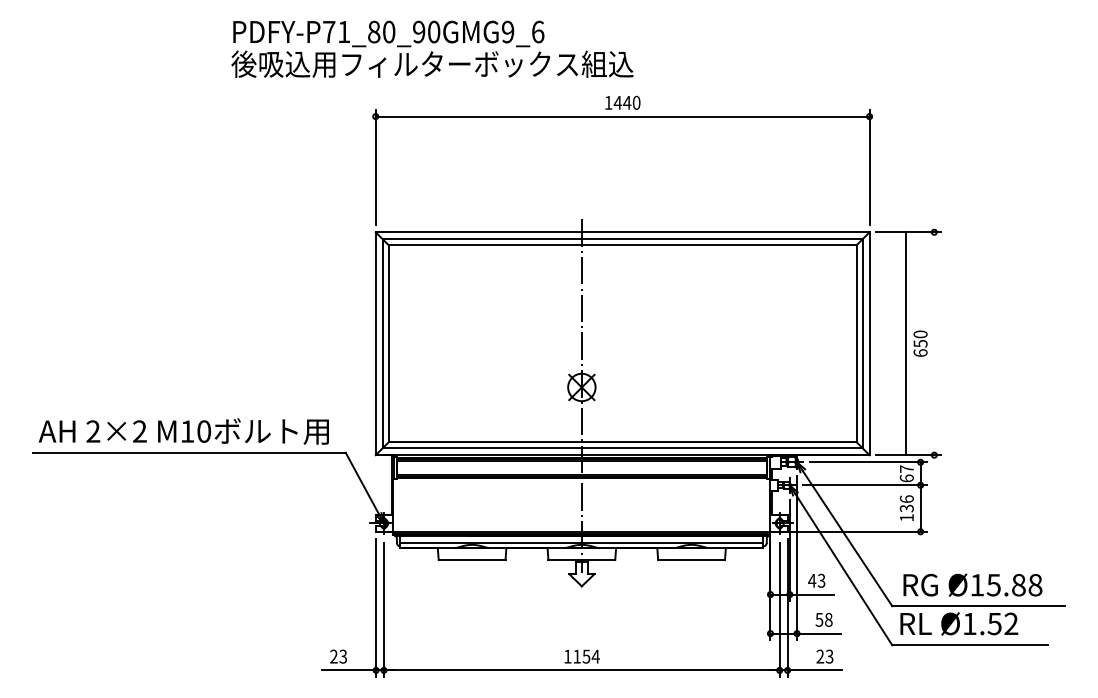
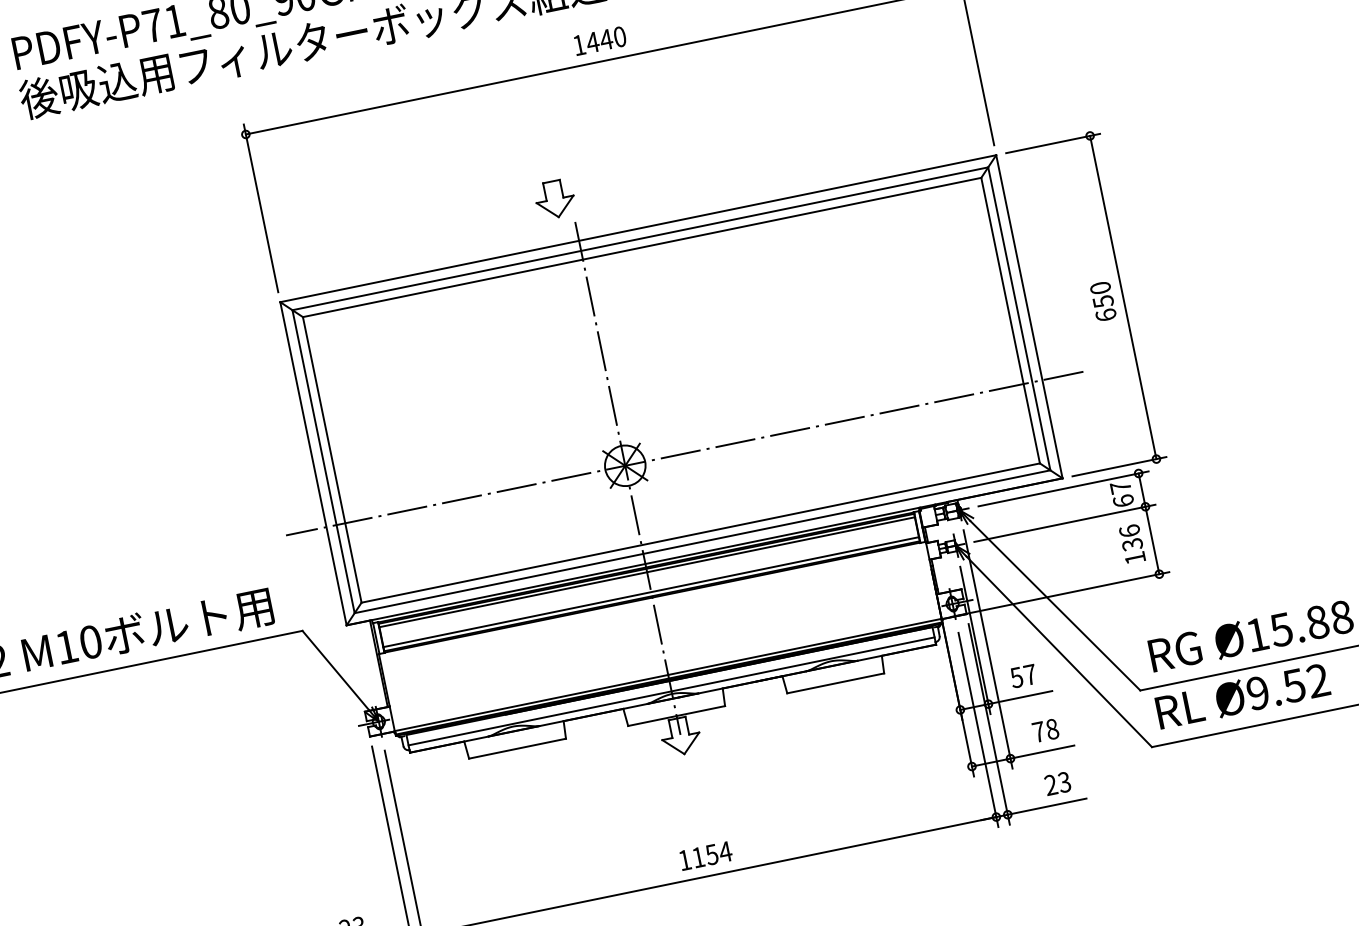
part: (571, 201) -> (554, 199), added
line: (906, 343) -> (1123, 297), moved
line: (622, 387) -> (684, 453), added
text: (816, 580) -> (1022, 675), 43 -> 57
text: (819, 619) -> (1038, 731), 58 -> 78
text: (969, 623) -> (1257, 692), Ø1.52 -> Ø9.52

